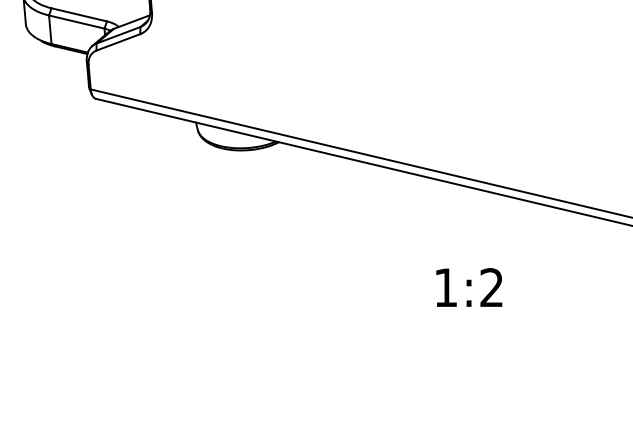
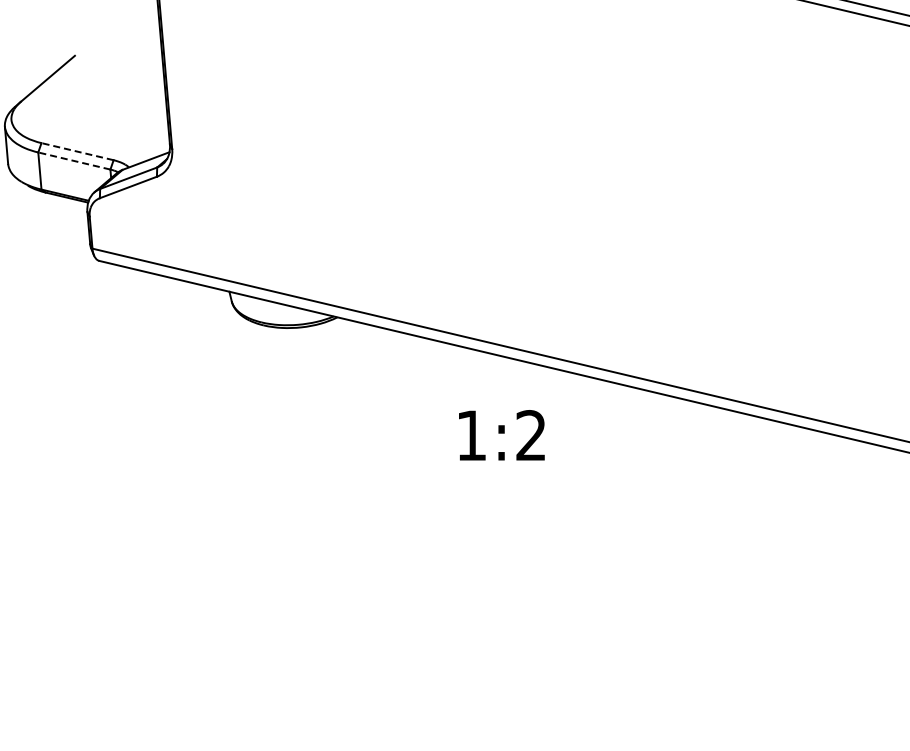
line: (79, 14) -> (77, 151), solid -> dashed
line: (76, 21) -> (73, 160), solid -> dashed
text: (468, 287) -> (501, 435), moved

